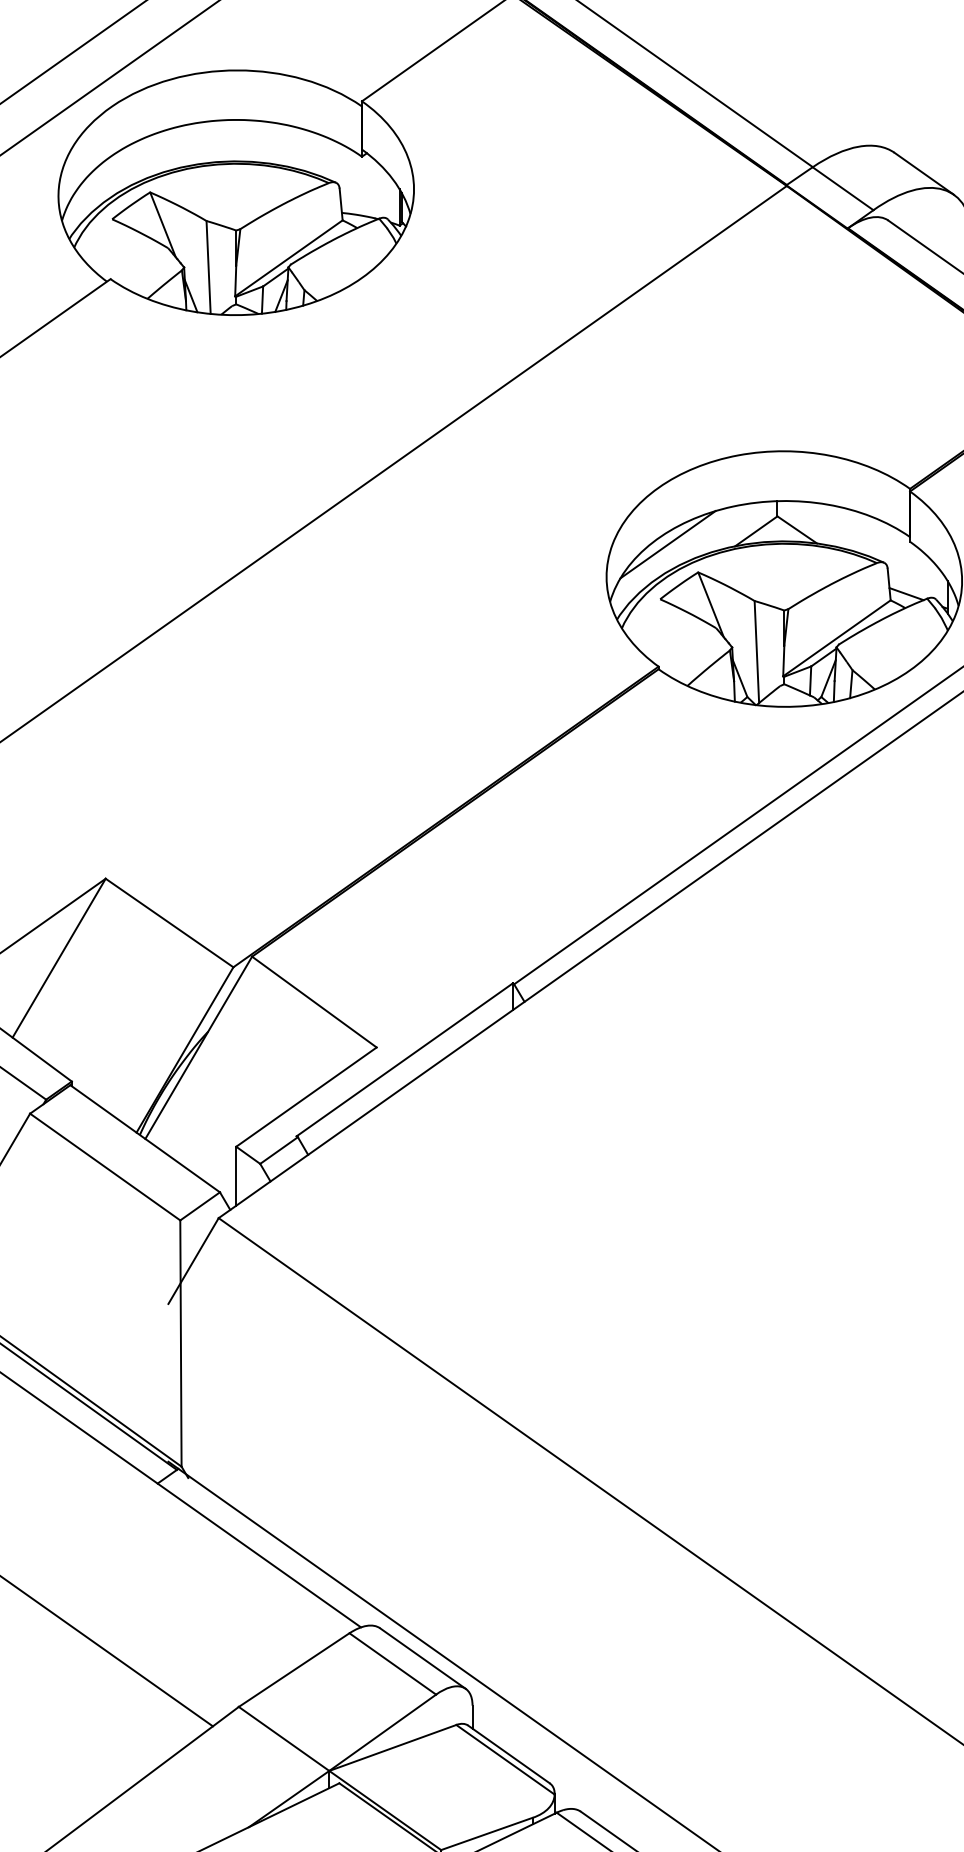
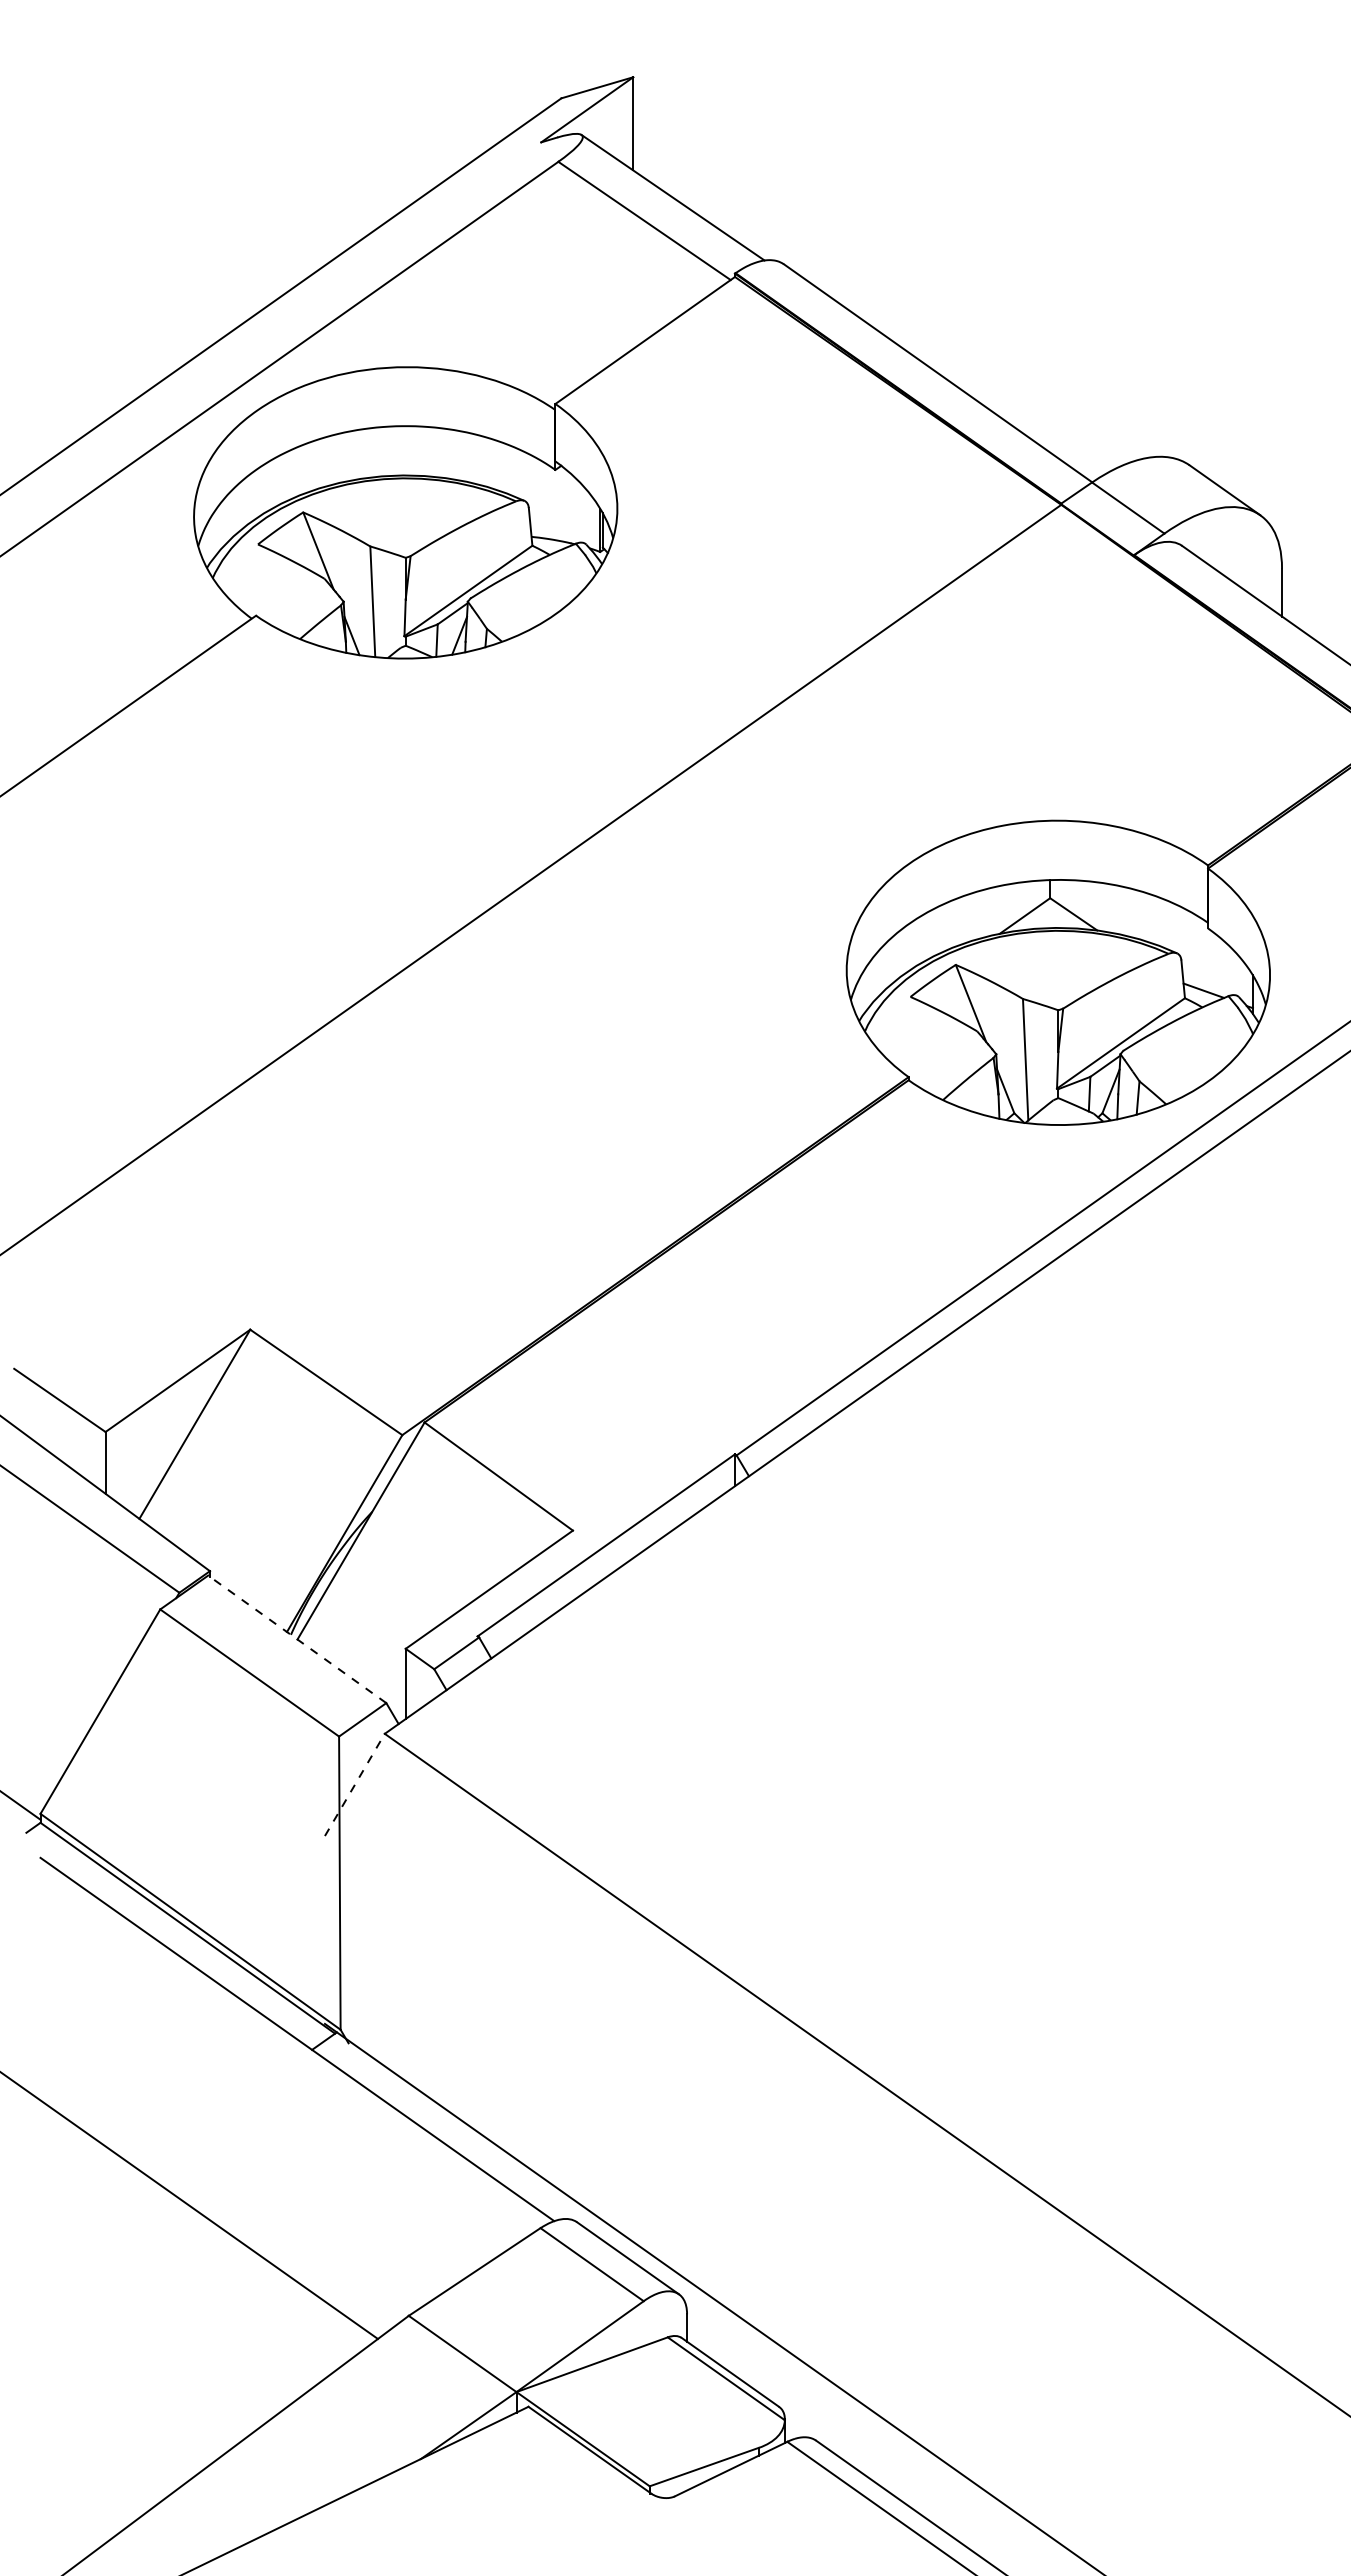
line: (667, 544) -> (919, 931), removed
line: (145, 1138) -> (297, 1639), solid -> dashed
line: (194, 1260) -> (355, 1784), solid -> dashed

